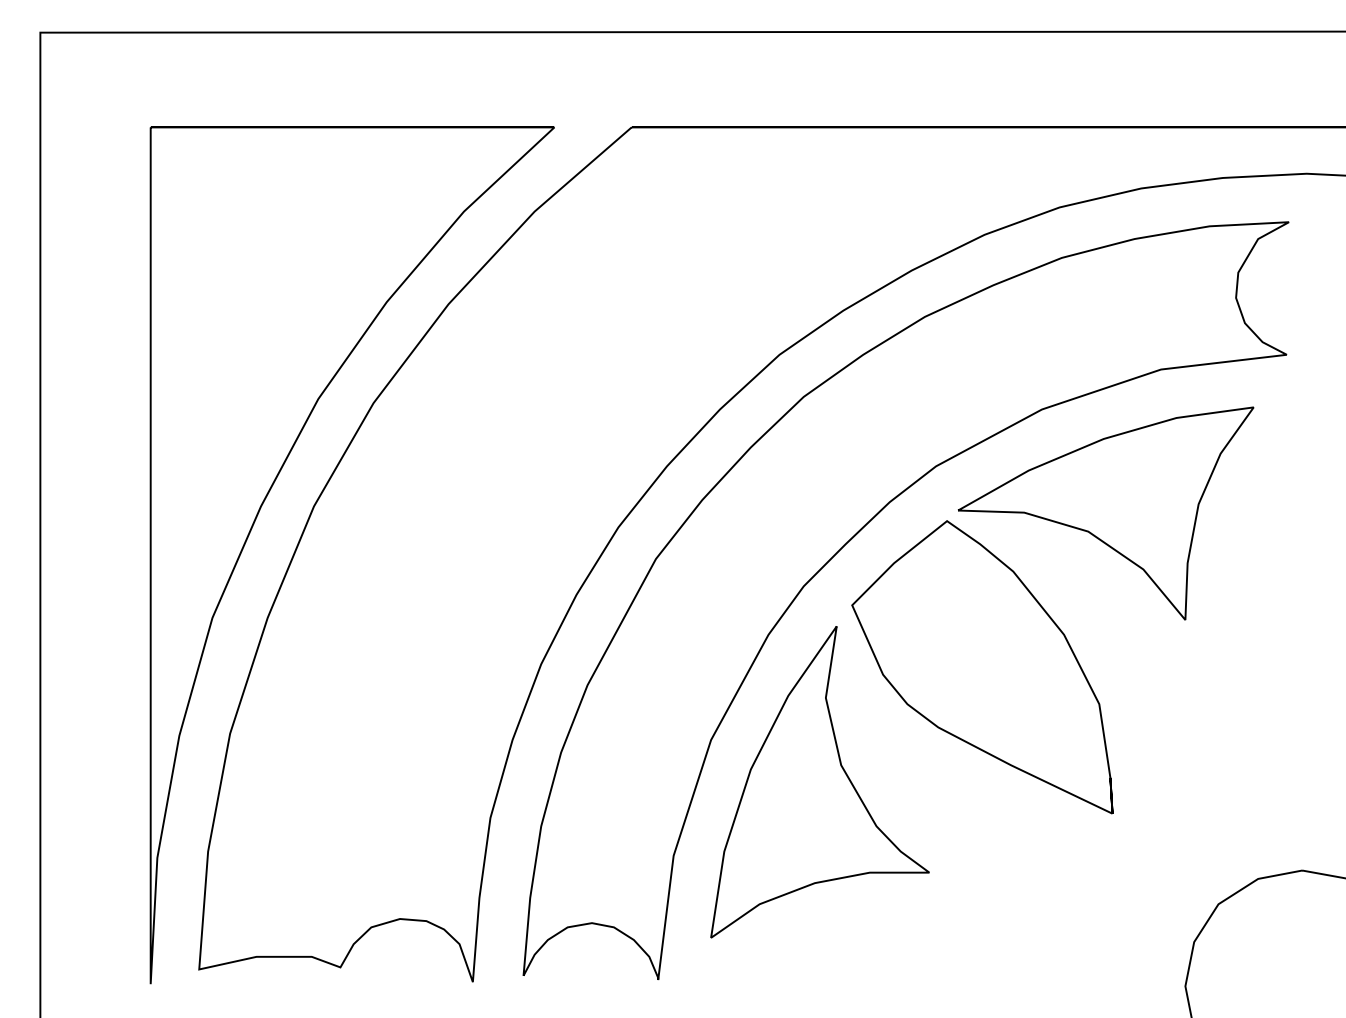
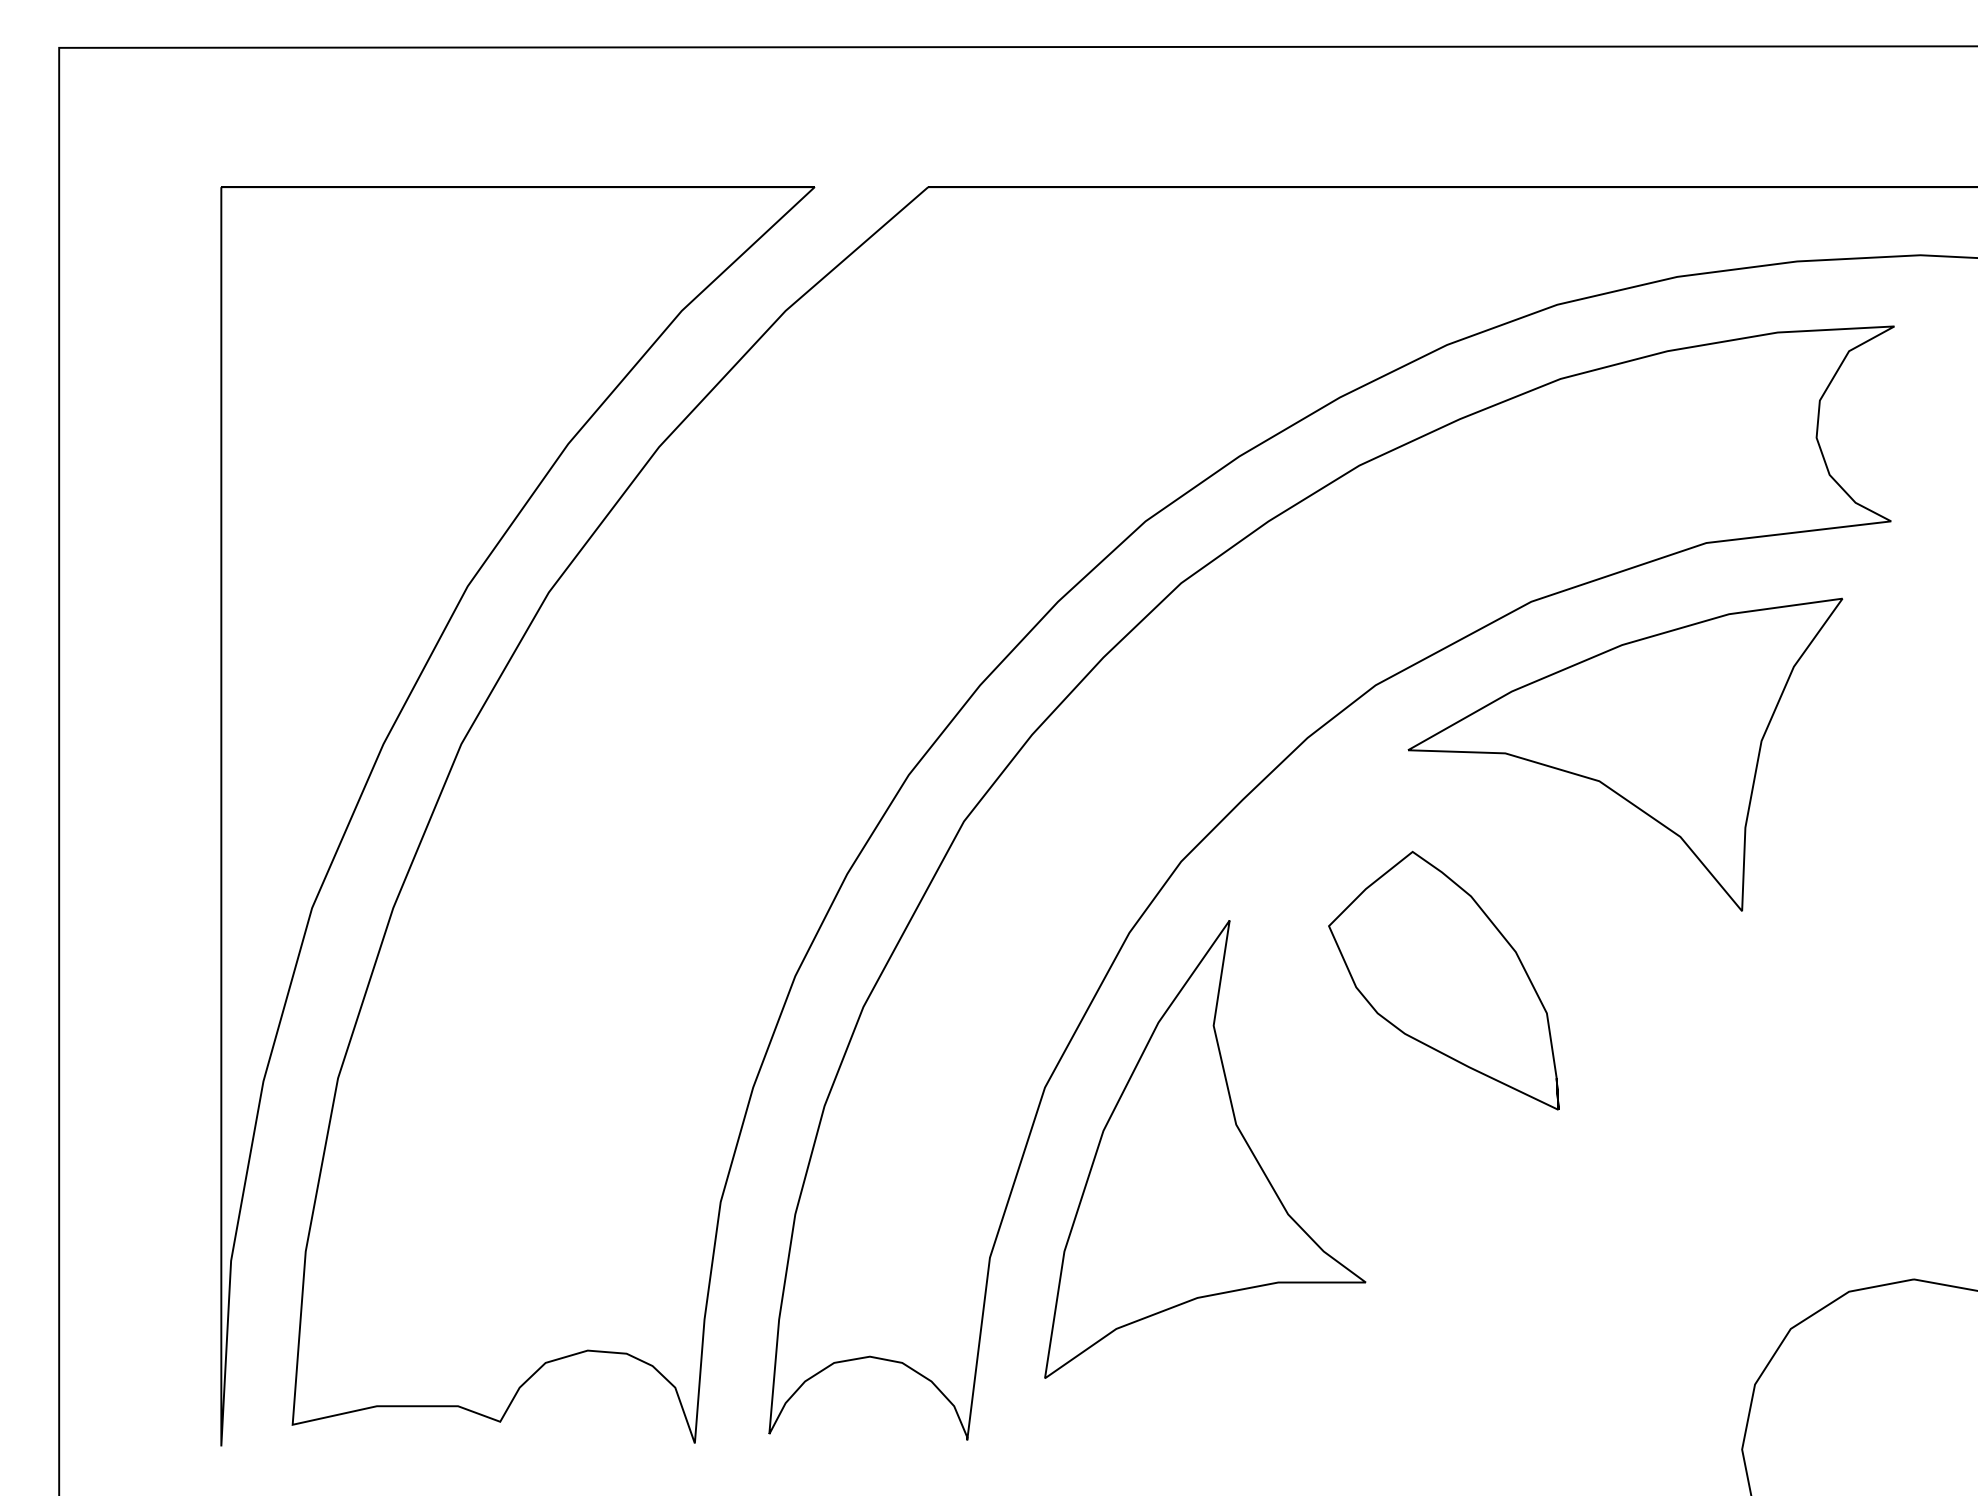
part: (982, 667) -> (1443, 980), size x0.6

